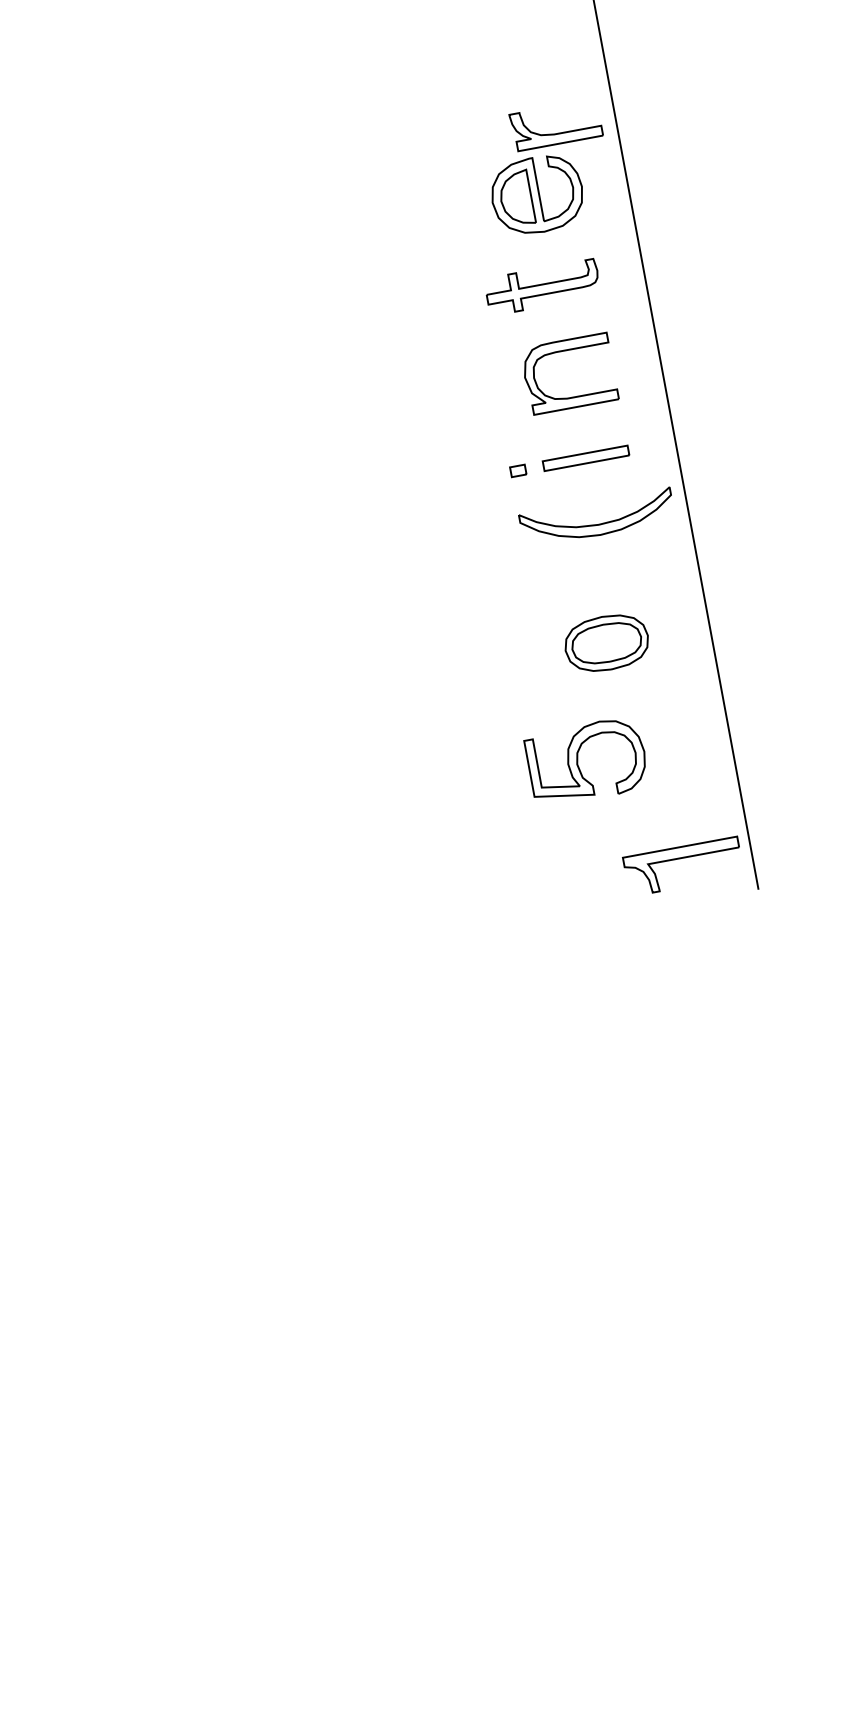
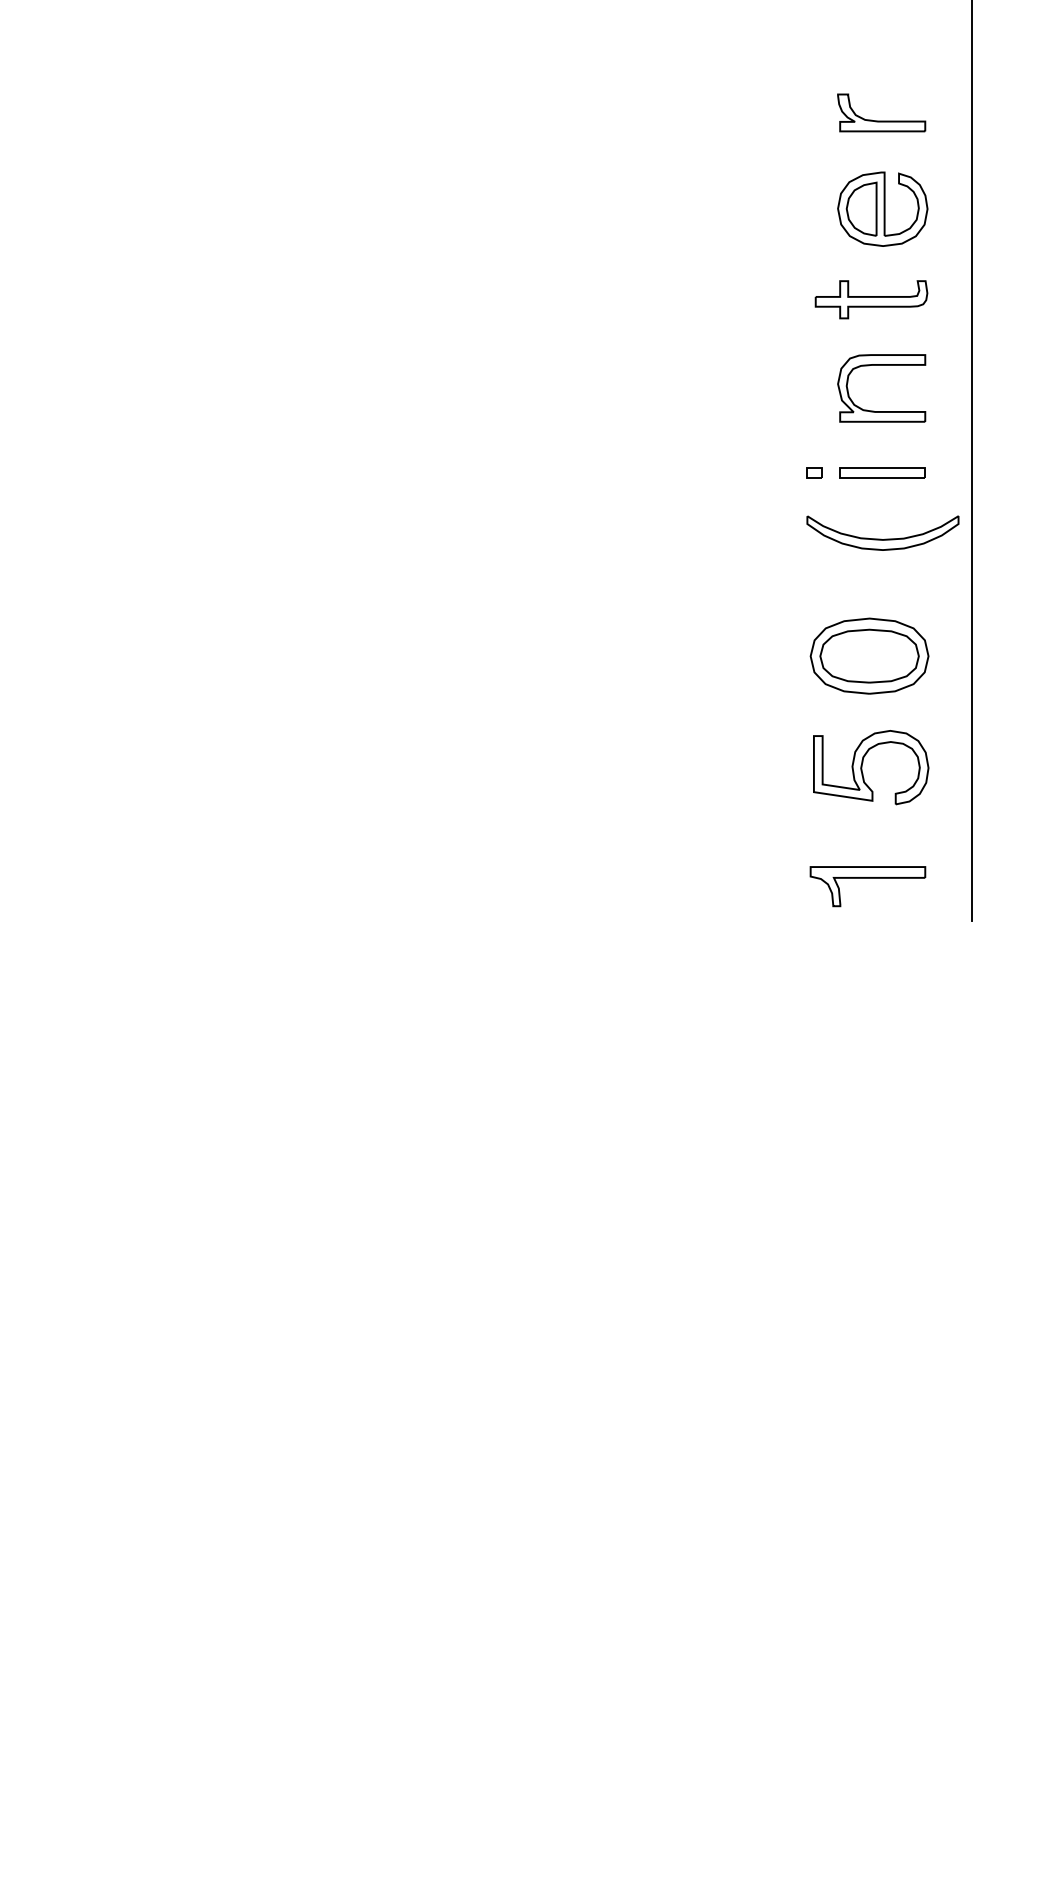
part: (557, 132) -> (881, 120), moved
part: (606, 642) -> (869, 655), size x1.43
part: (578, 763) -> (862, 767), moved
part: (681, 858) -> (867, 878), moved

